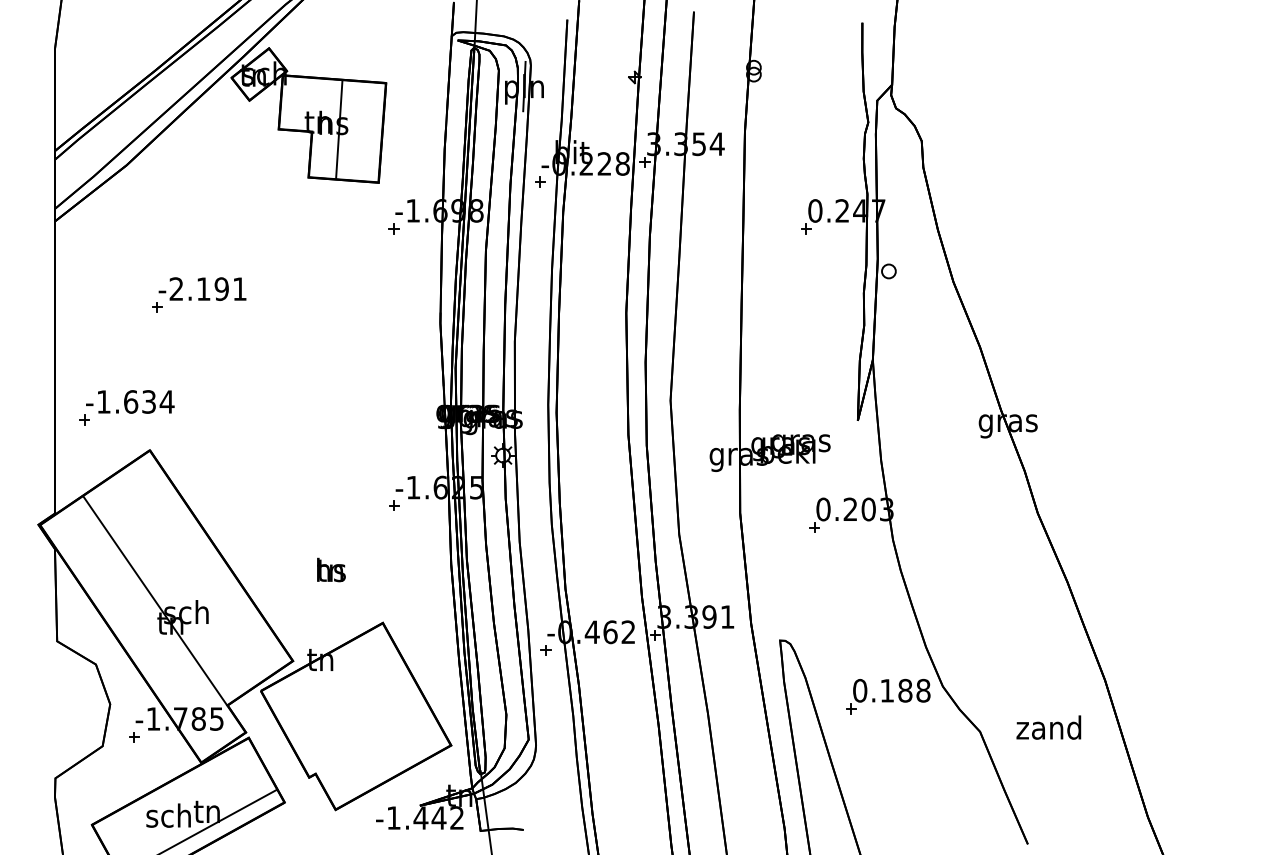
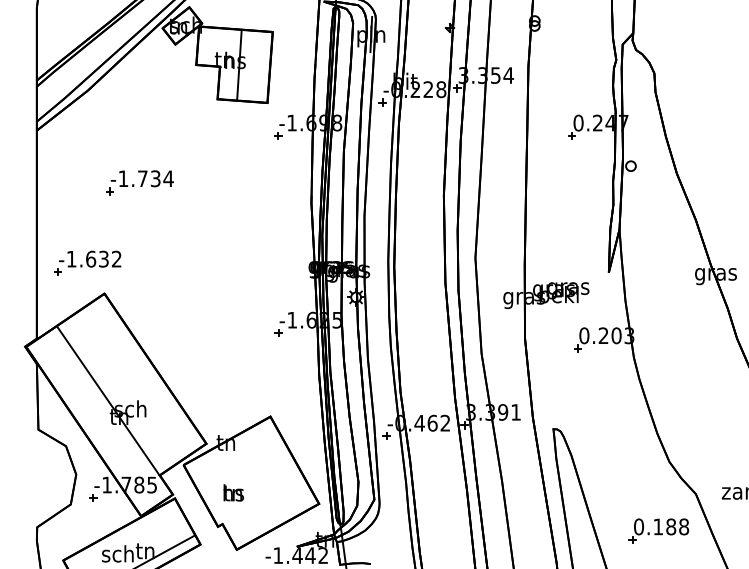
text: (208, 288) -> (146, 178), -2.191 -> -1.734
text: (166, 401) -> (116, 258), -1.634 -> -1.632
text: (331, 569) -> (233, 492), moved
part: (888, 696) -> (659, 530), moved

